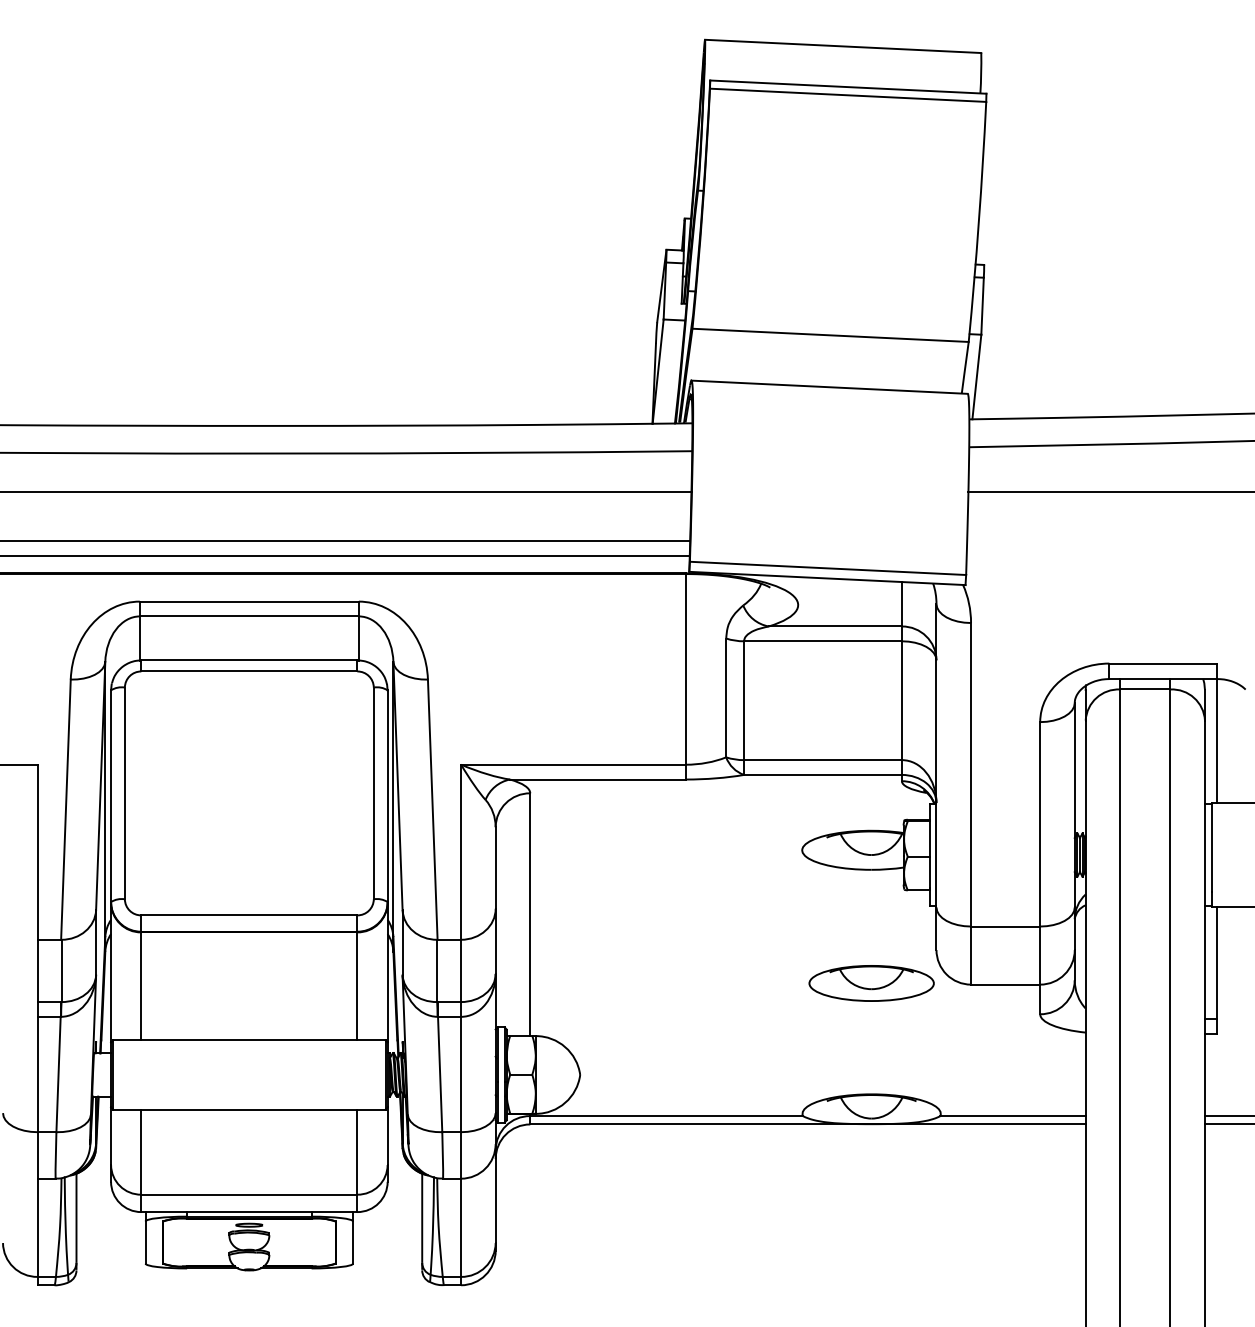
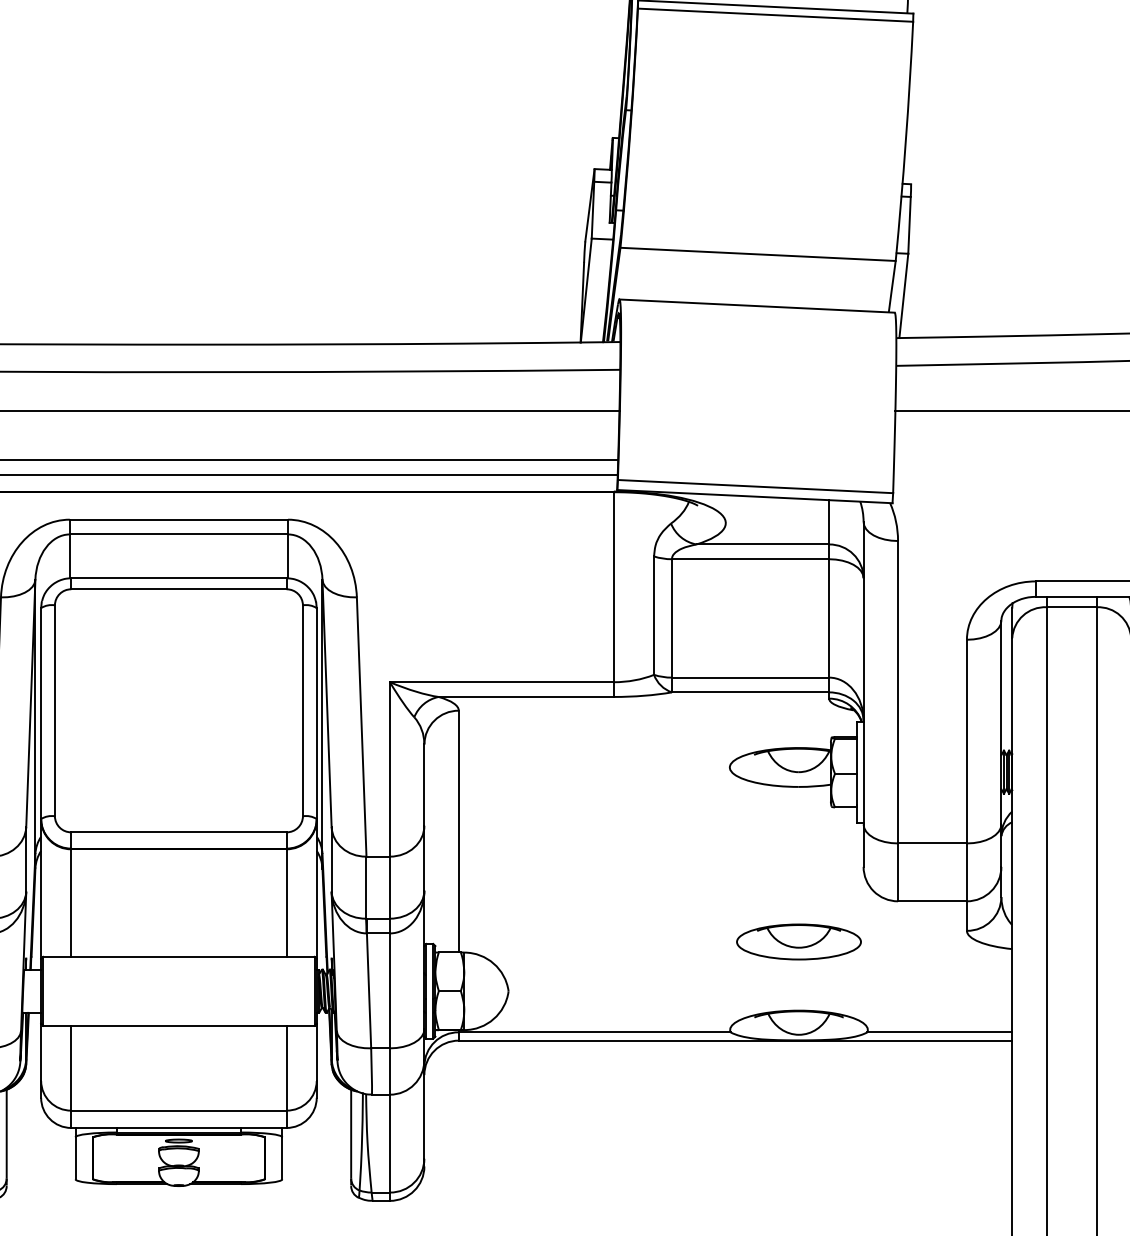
part: (871, 983) -> (798, 942), moved

